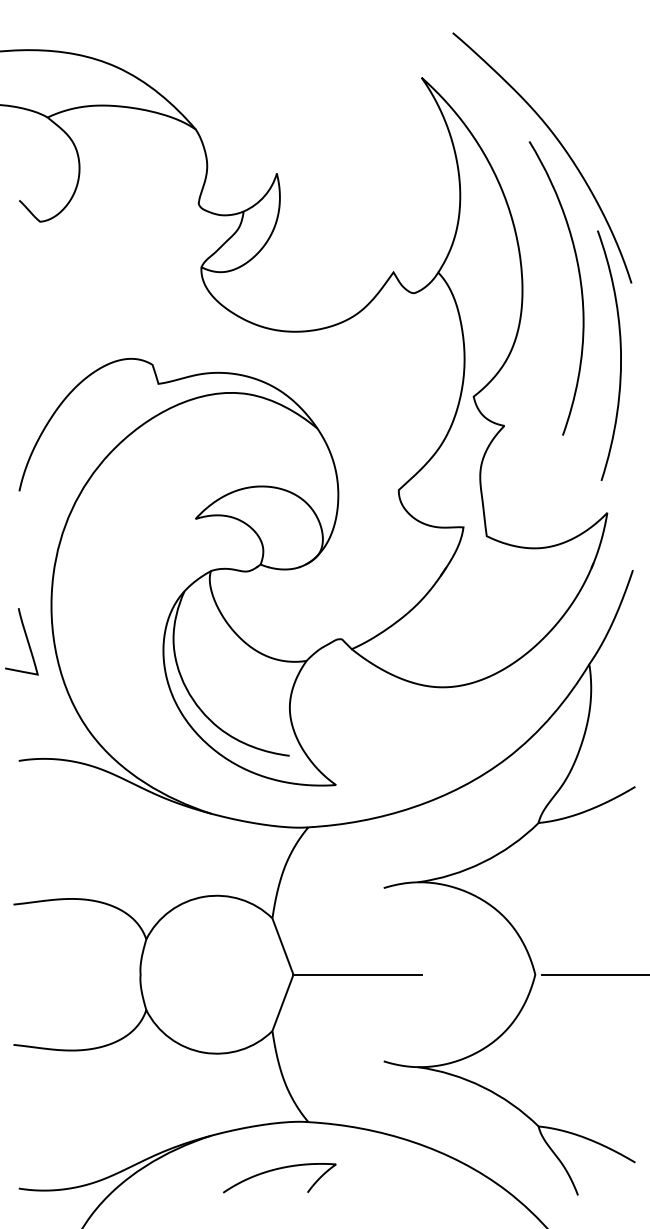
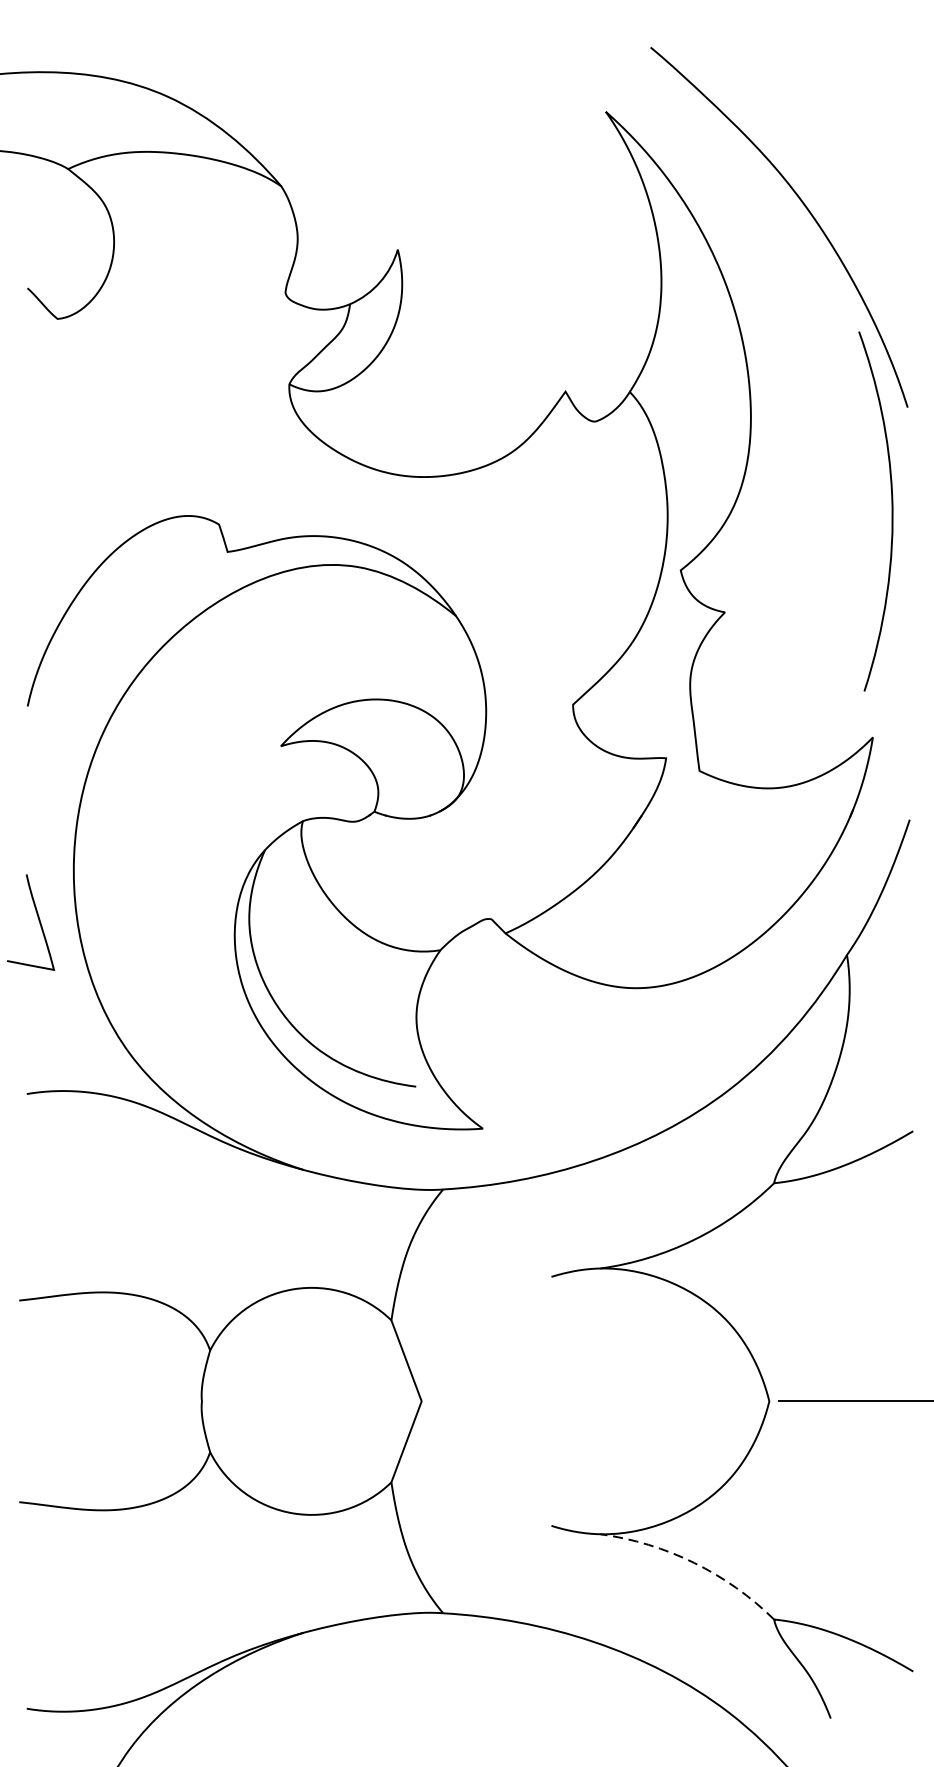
curve: (580, 288) -> (834, 414), removed
line: (357, 974) -> (513, 1401), removed
arc: (483, 1087) -> (694, 1563), solid -> dashed
curve: (276, 1170) -> (397, 1682), removed

